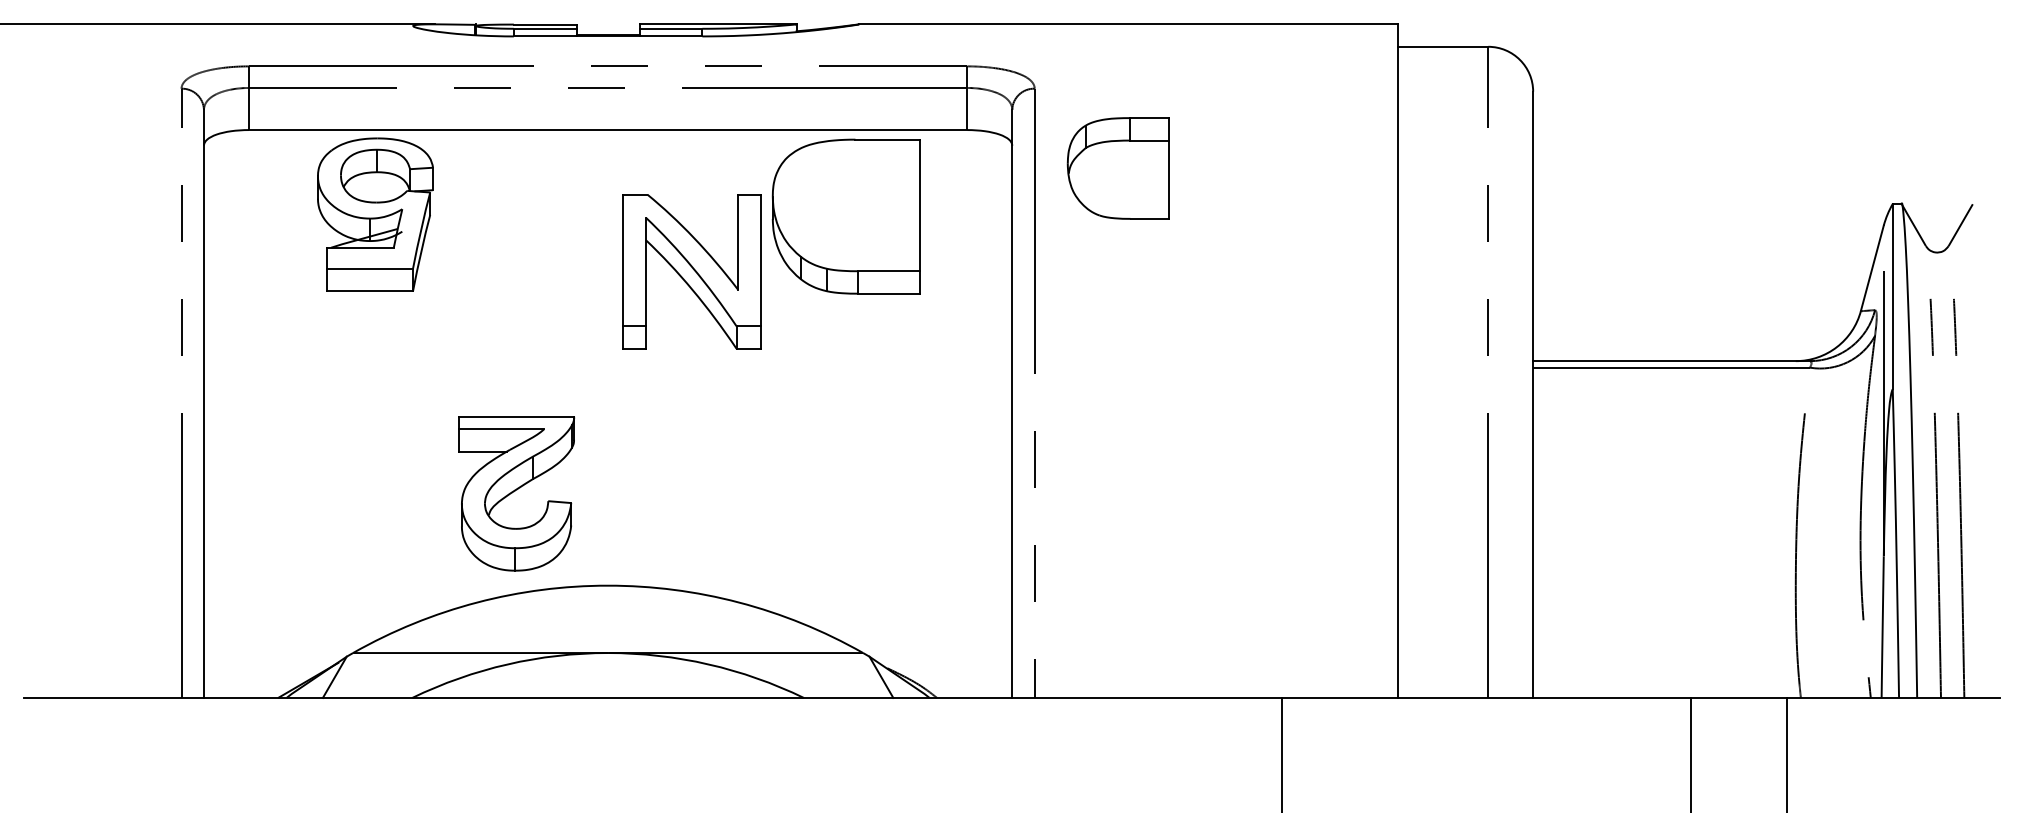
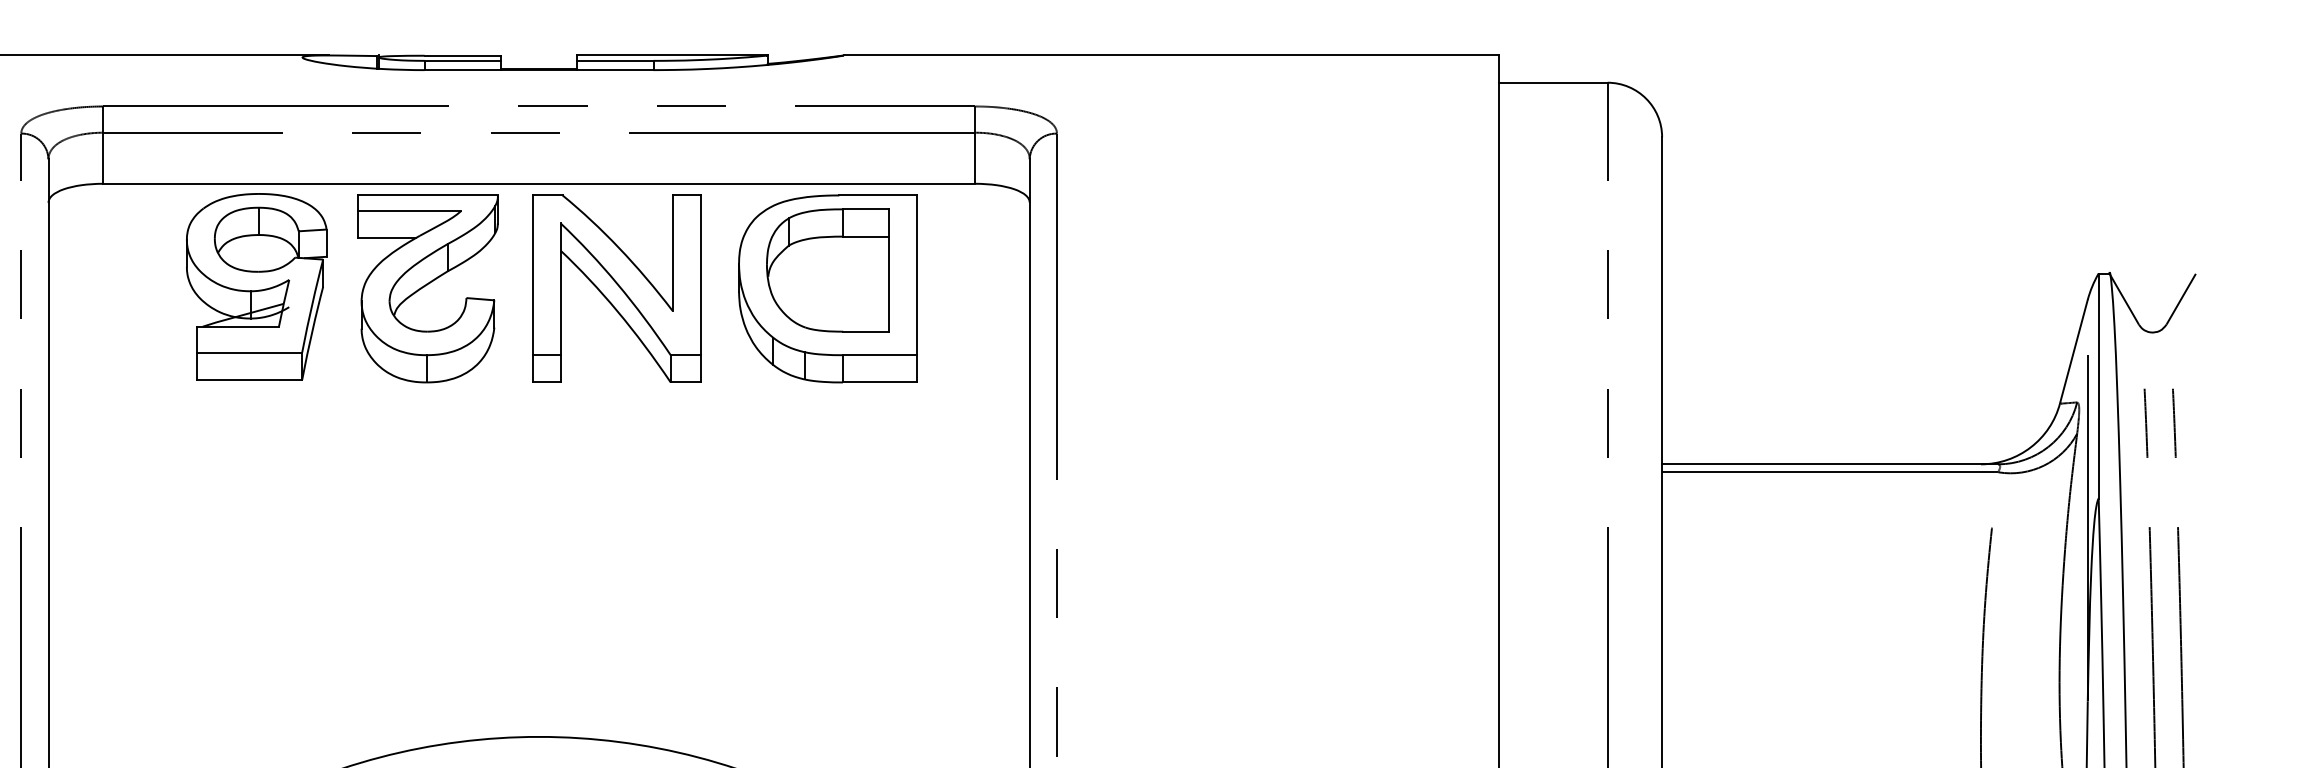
part: (1117, 168) -> (827, 270), moved
part: (691, 271) -> (616, 288), moved
part: (516, 493) -> (427, 288), moved

